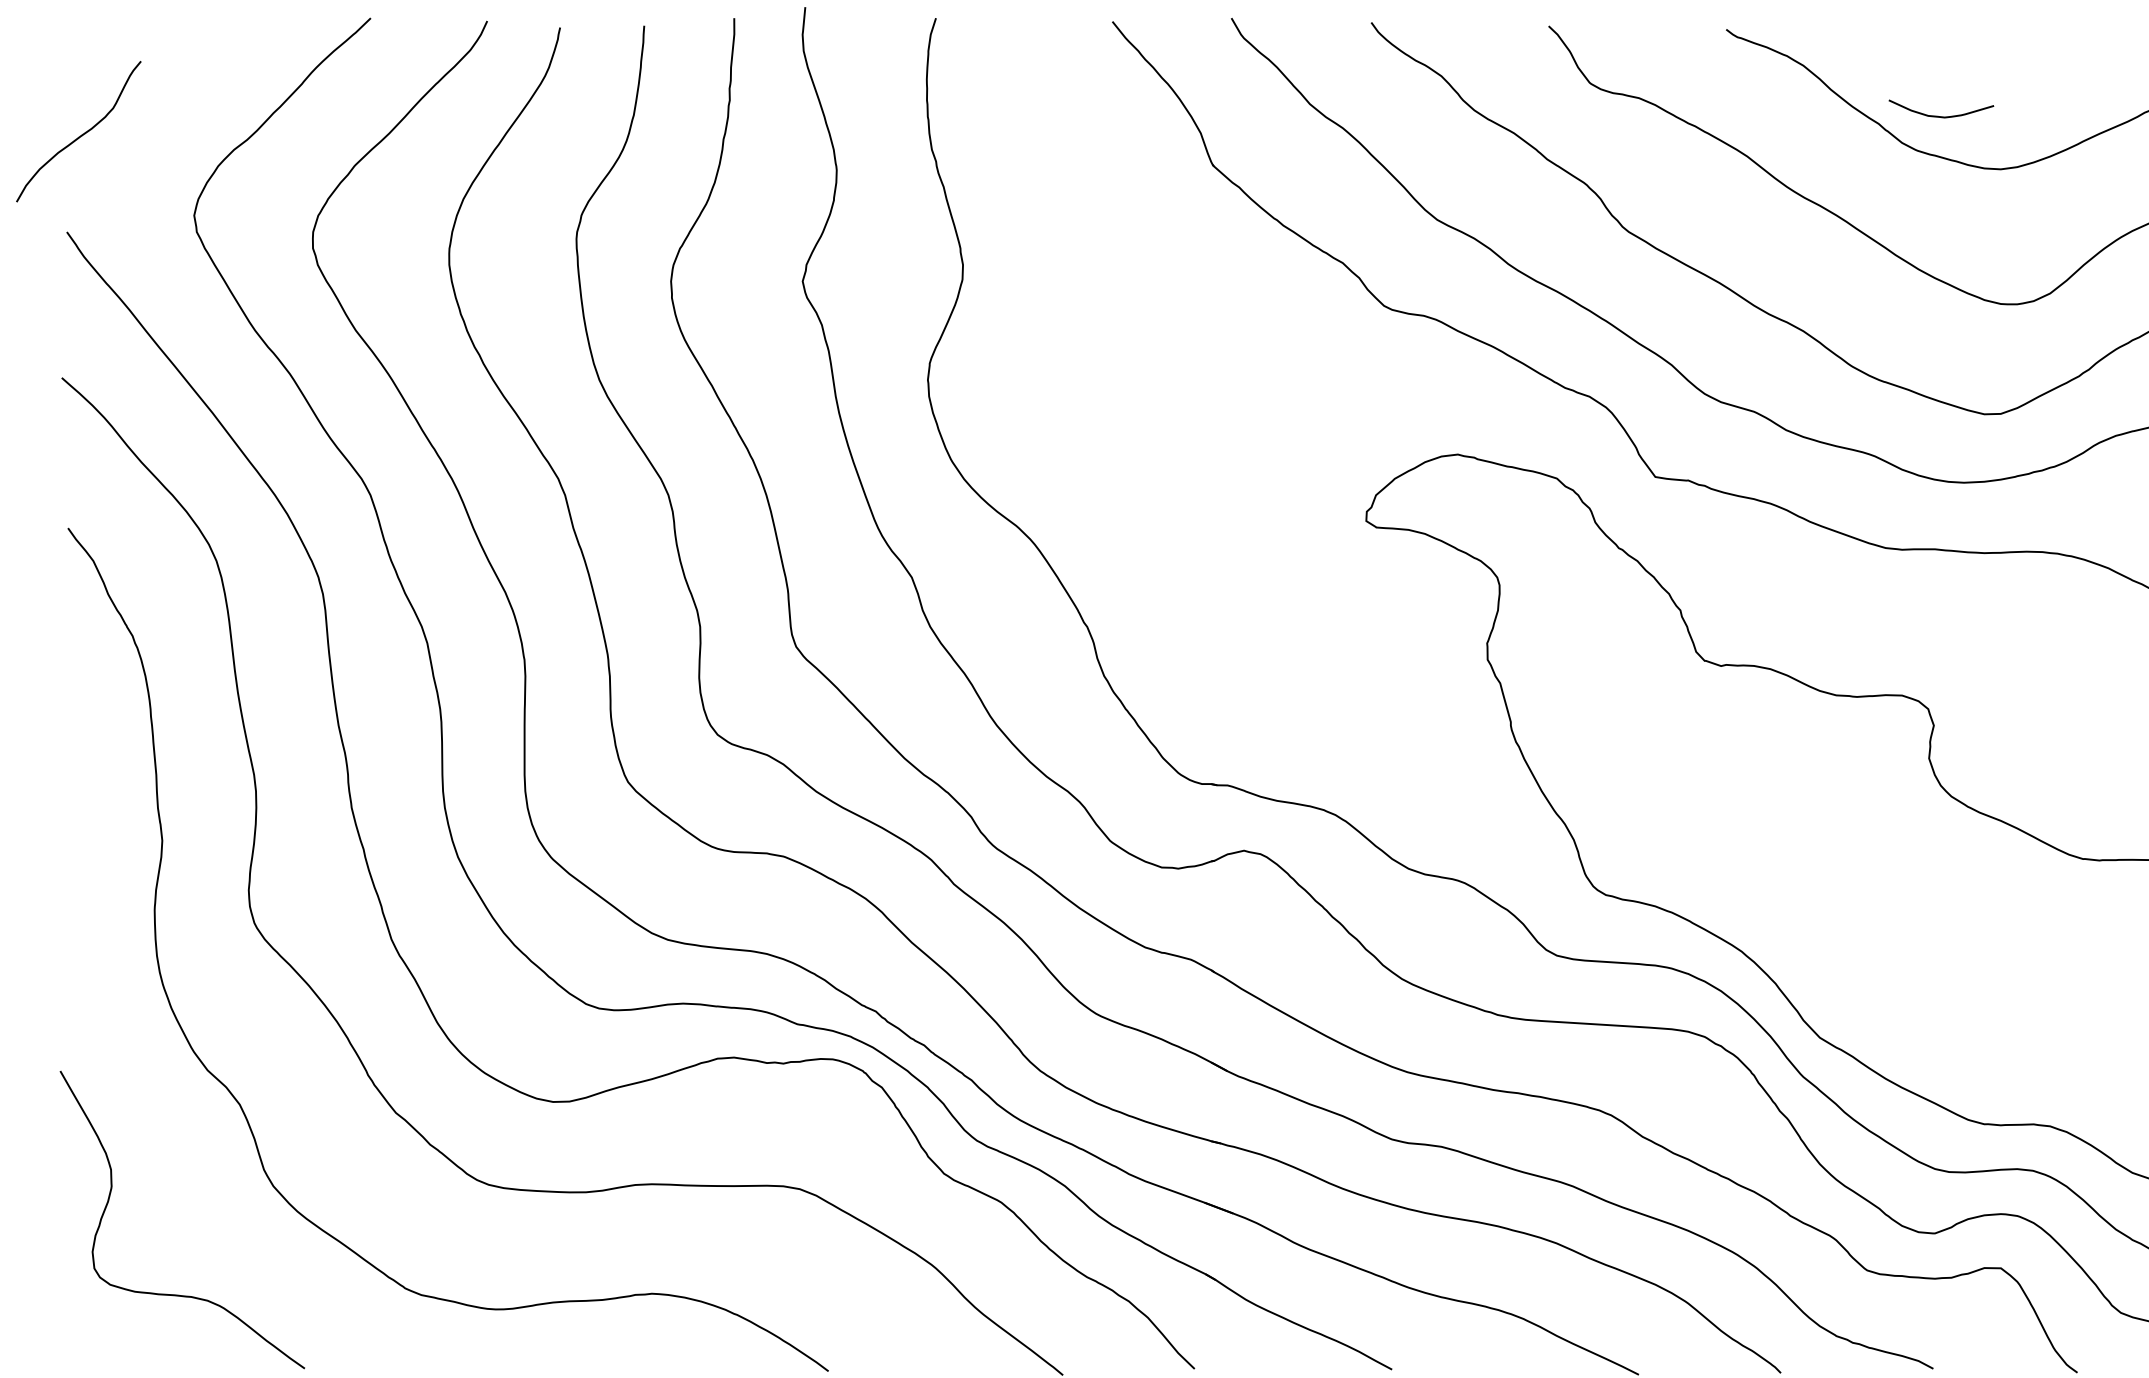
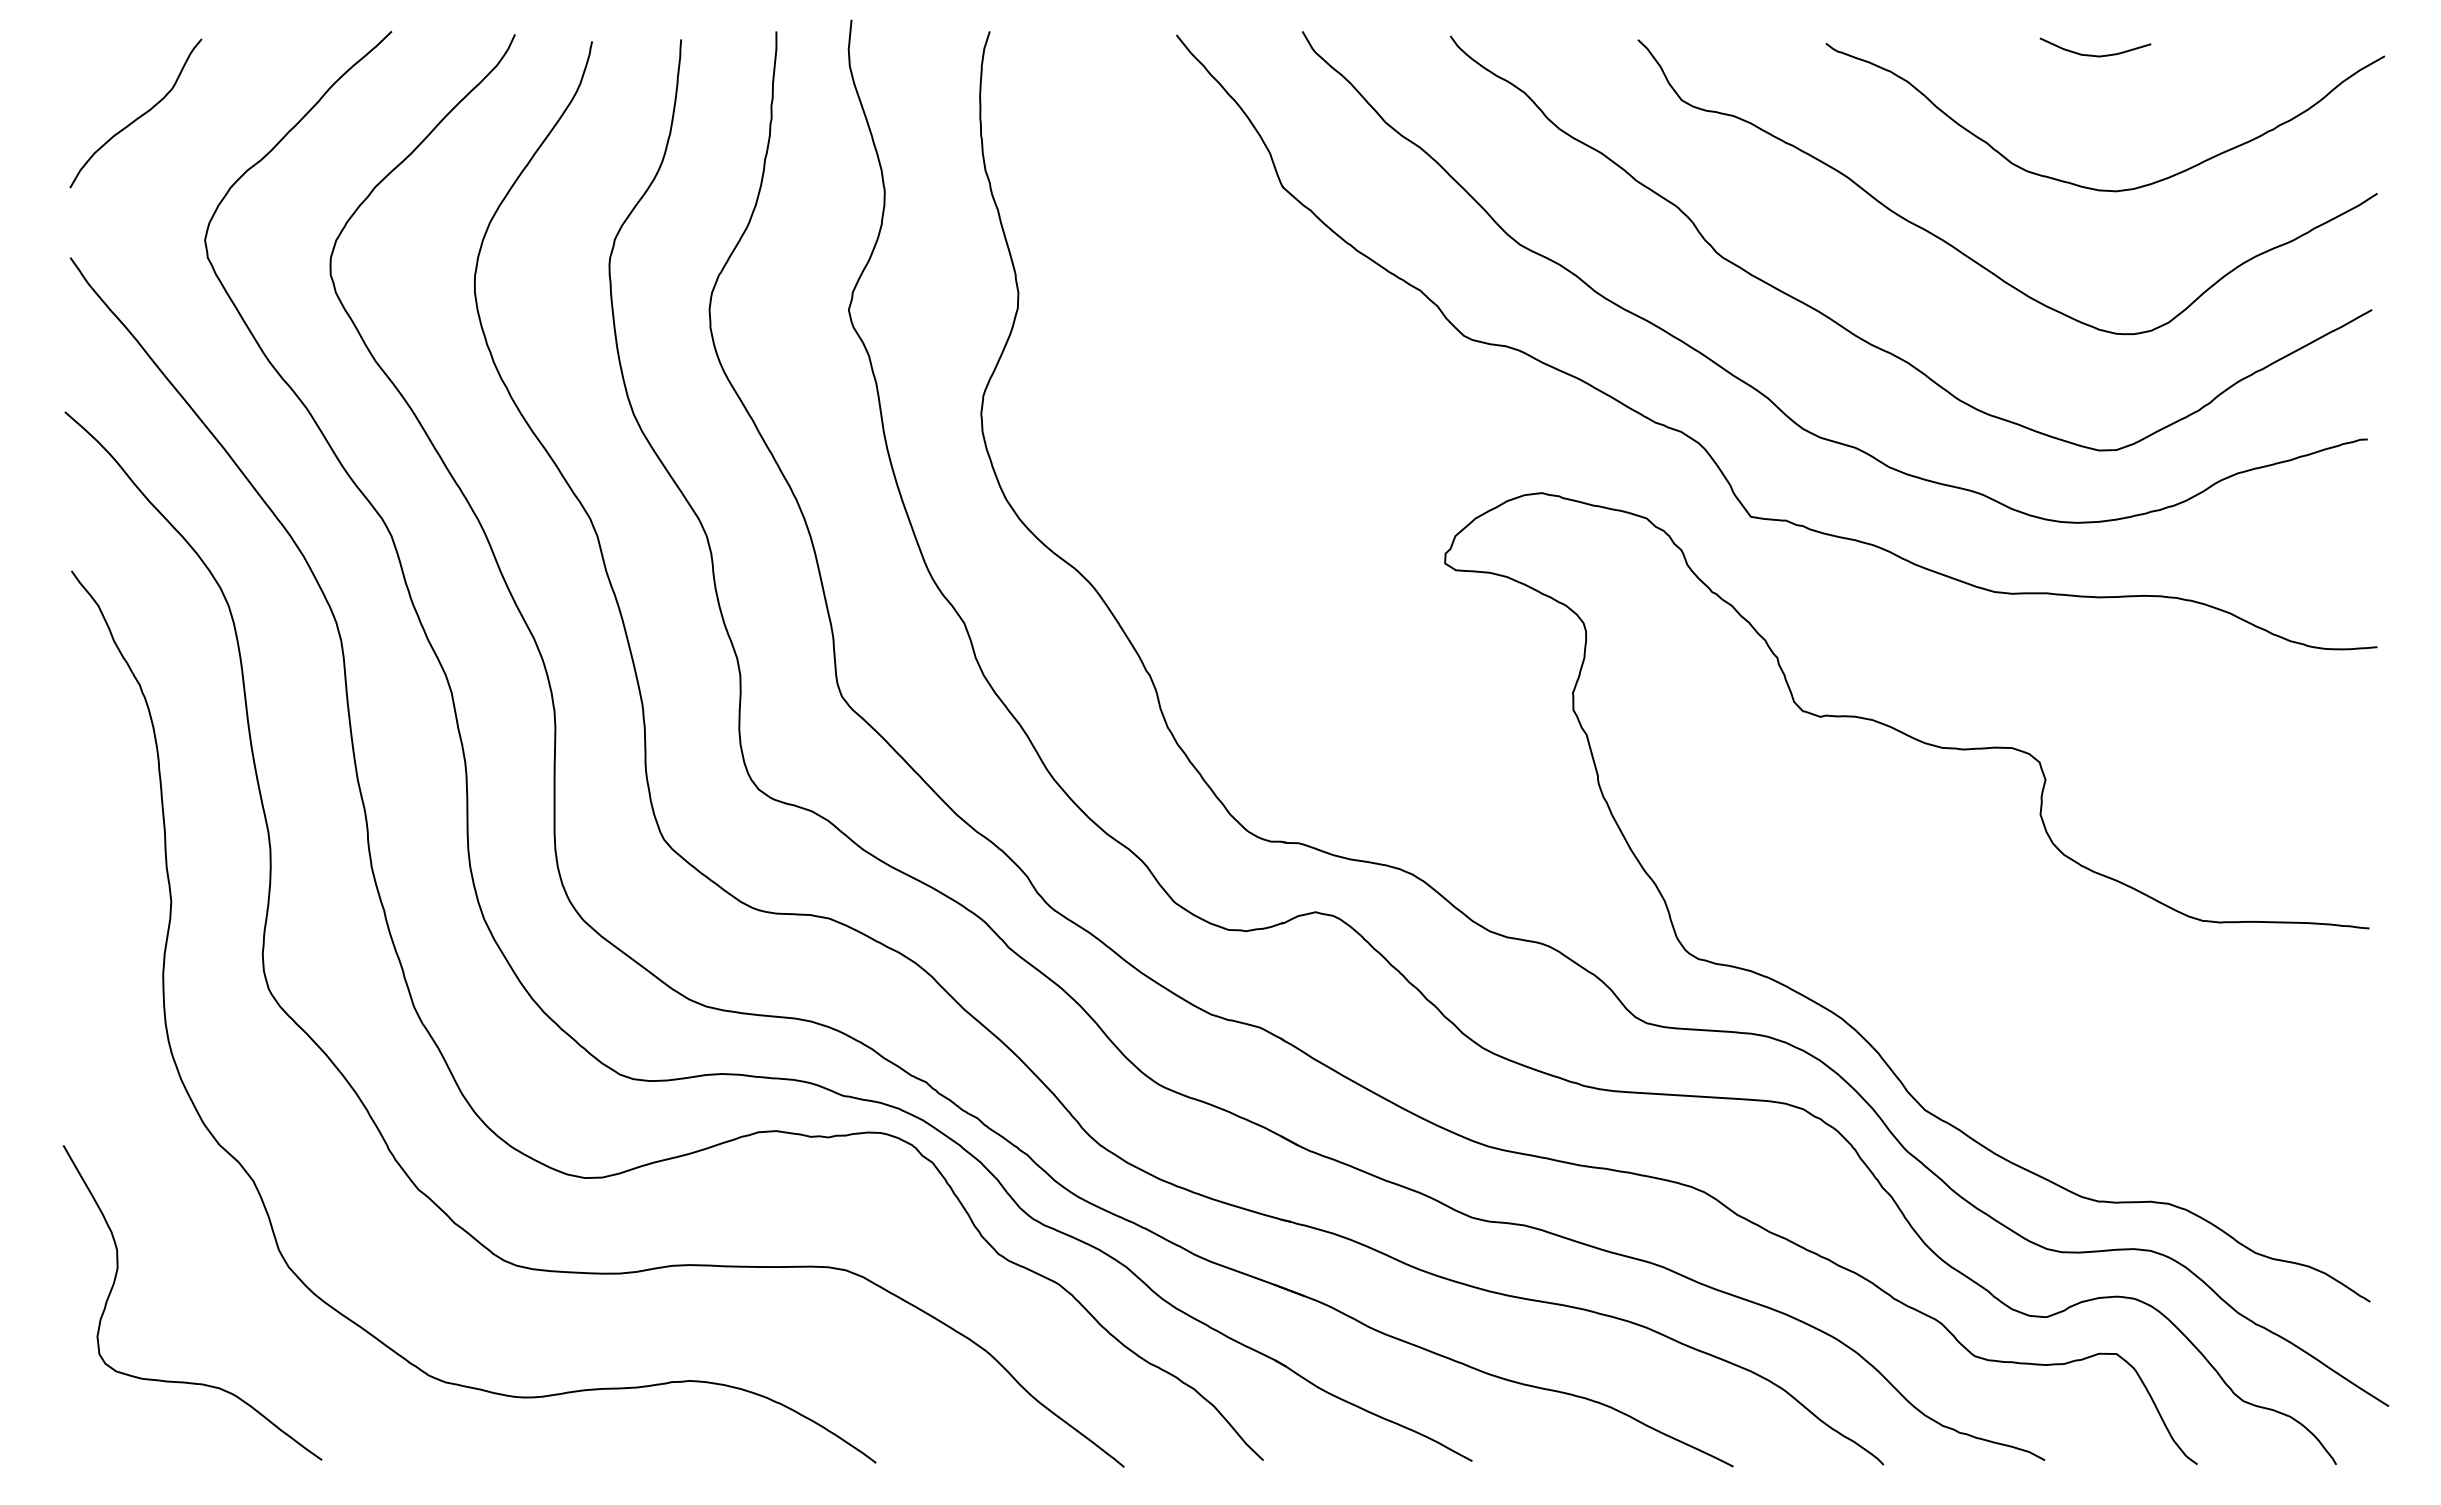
curve: (1938, 115) -> (2092, 54), moved
curve: (81, 134) -> (138, 116), moved

